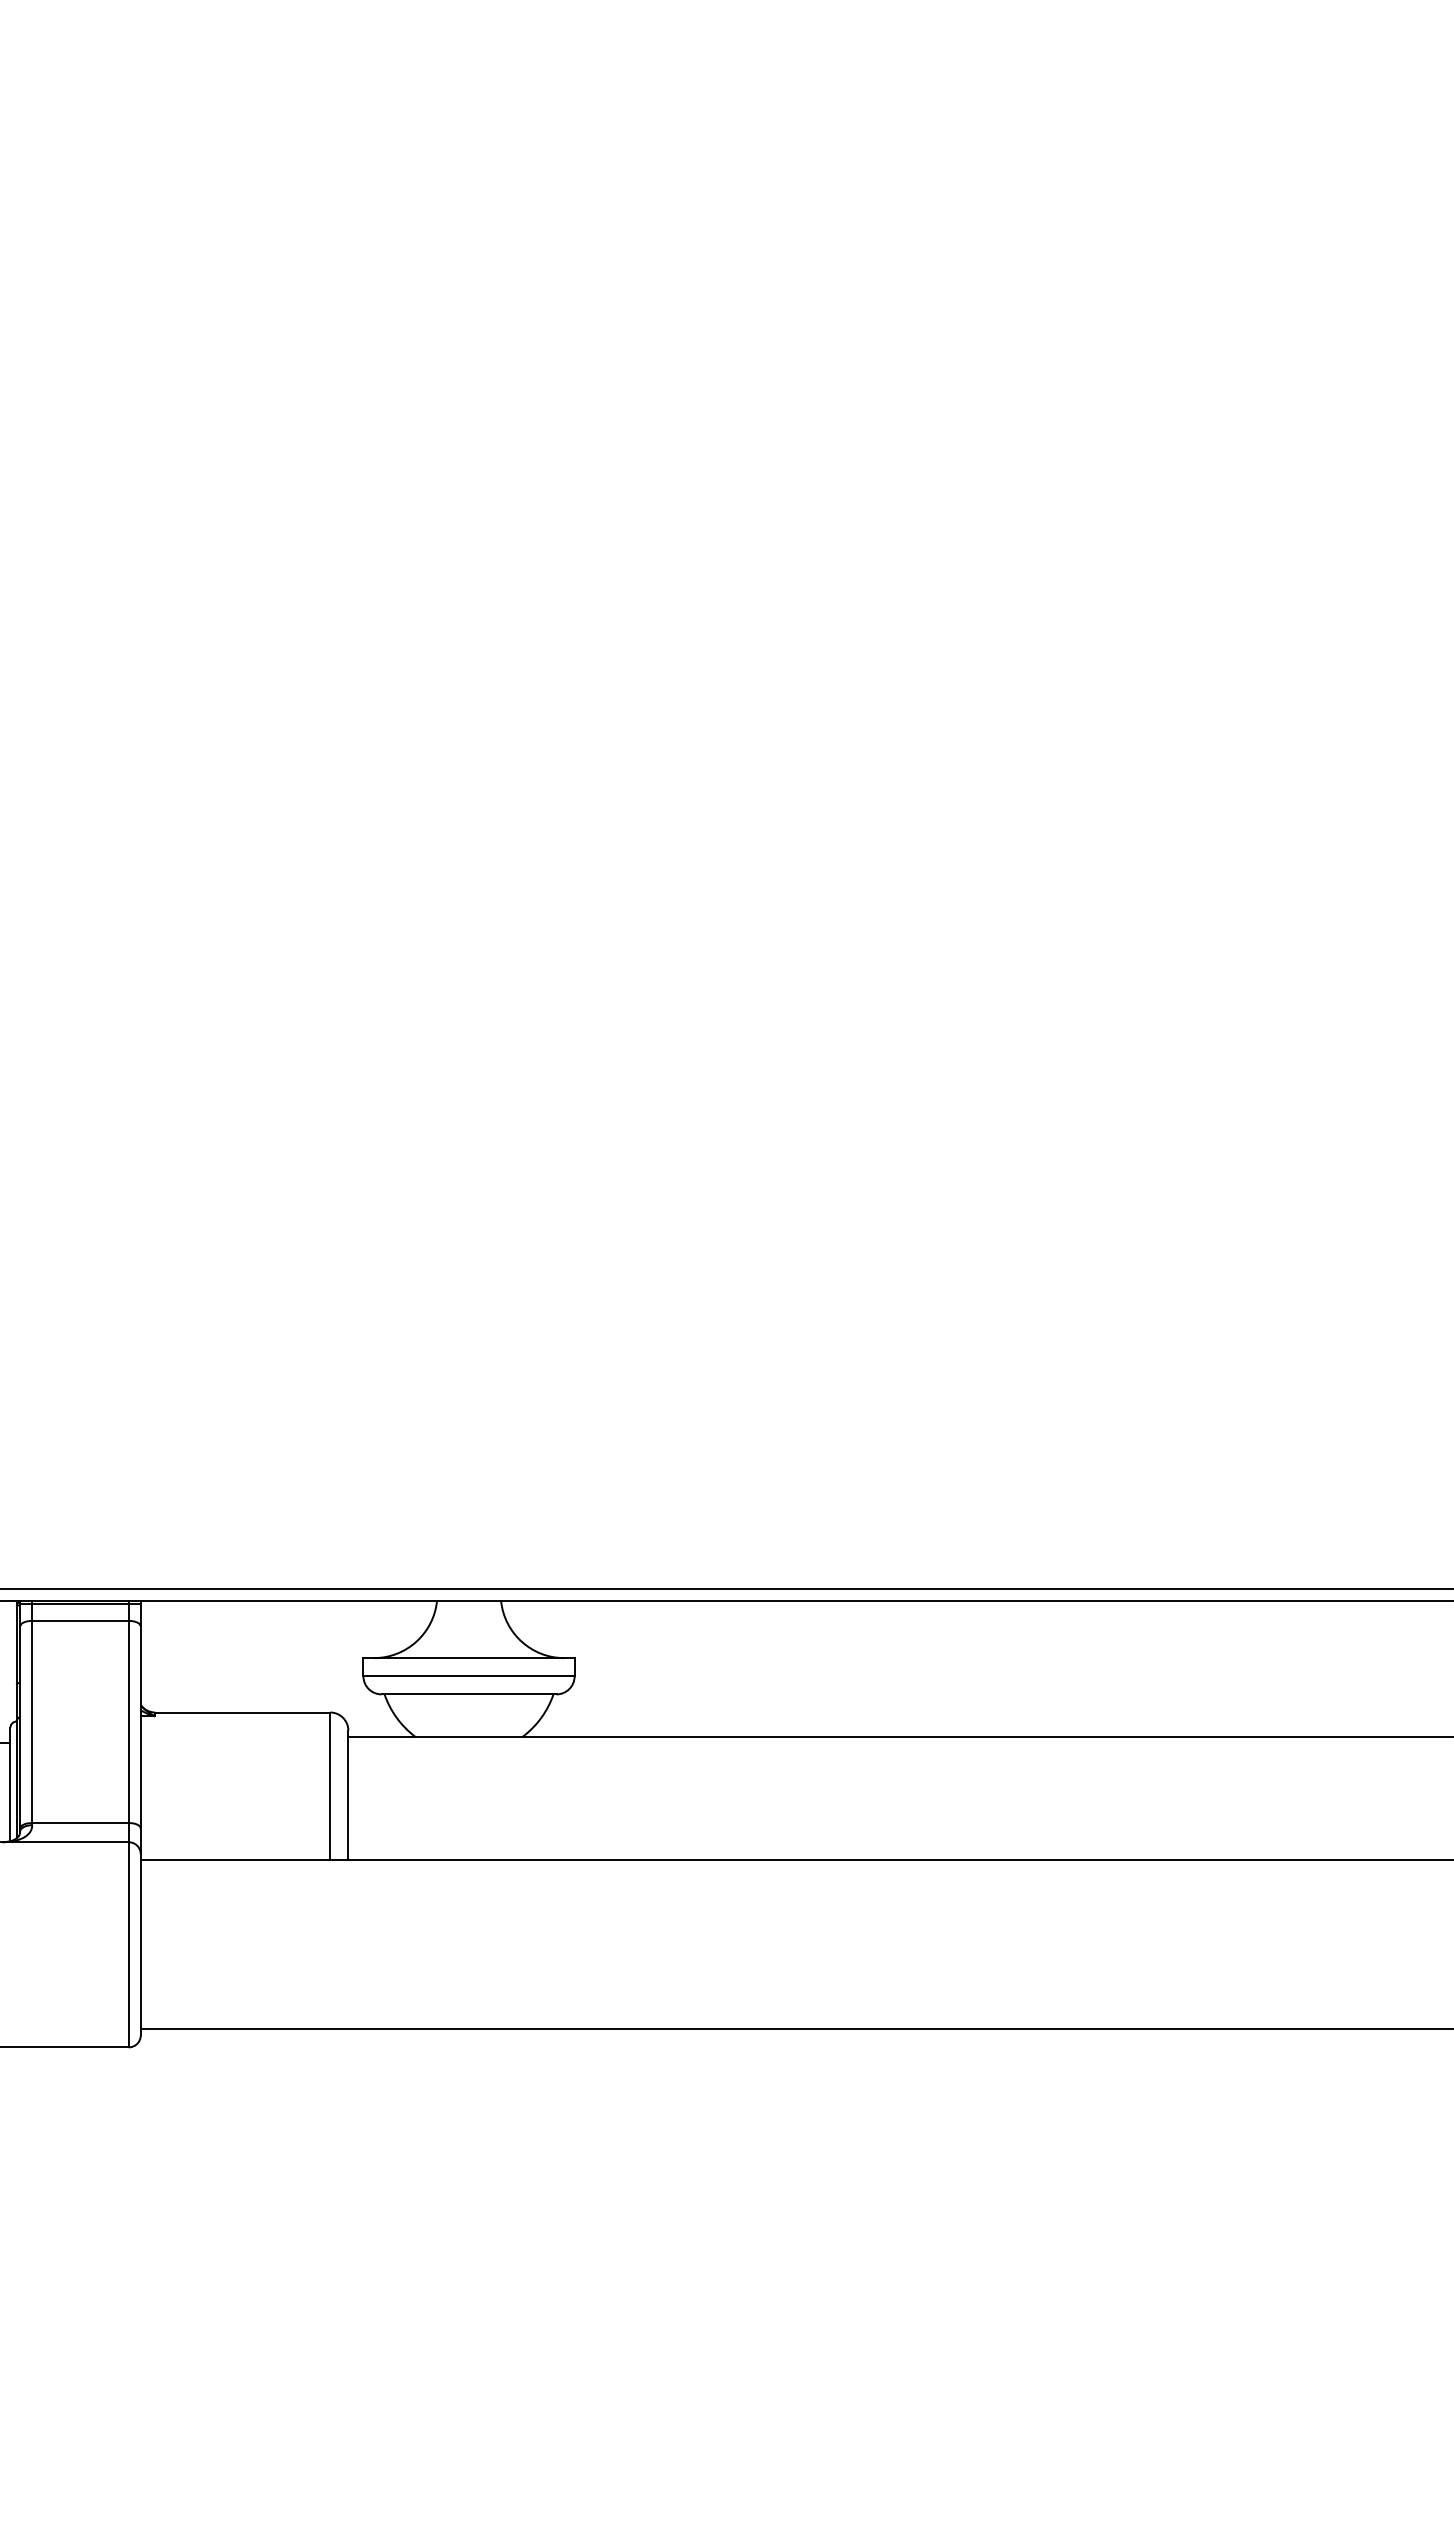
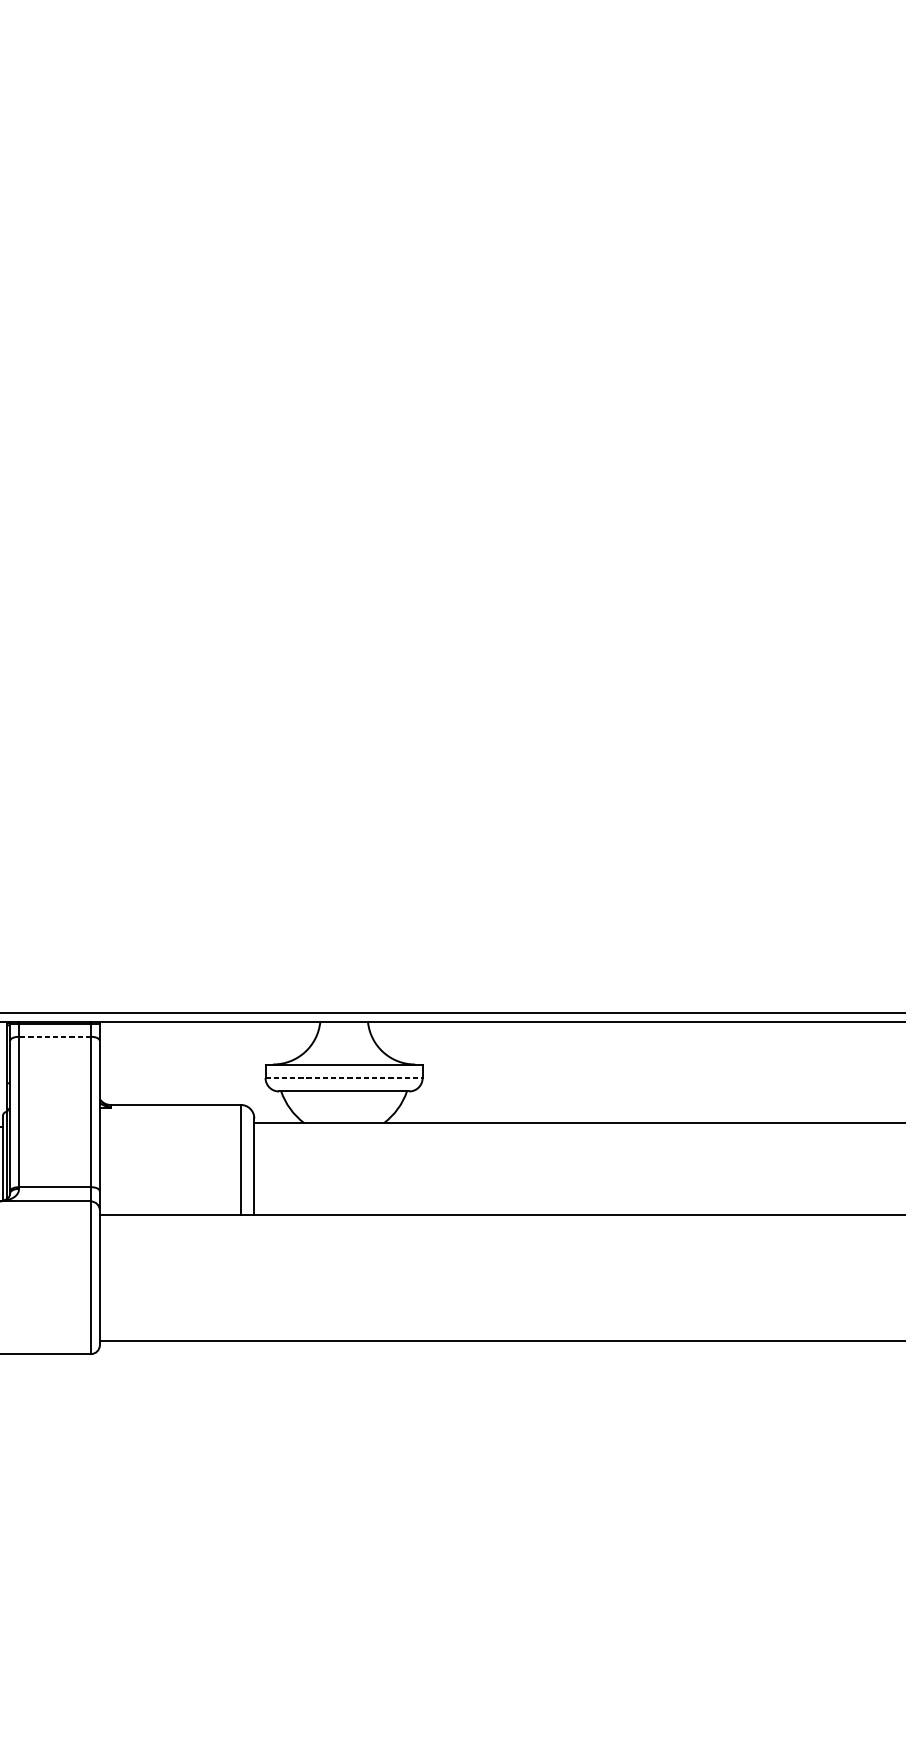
line: (79, 1620) -> (54, 1036), solid -> dashed
line: (469, 1676) -> (344, 1078), solid -> dashed

